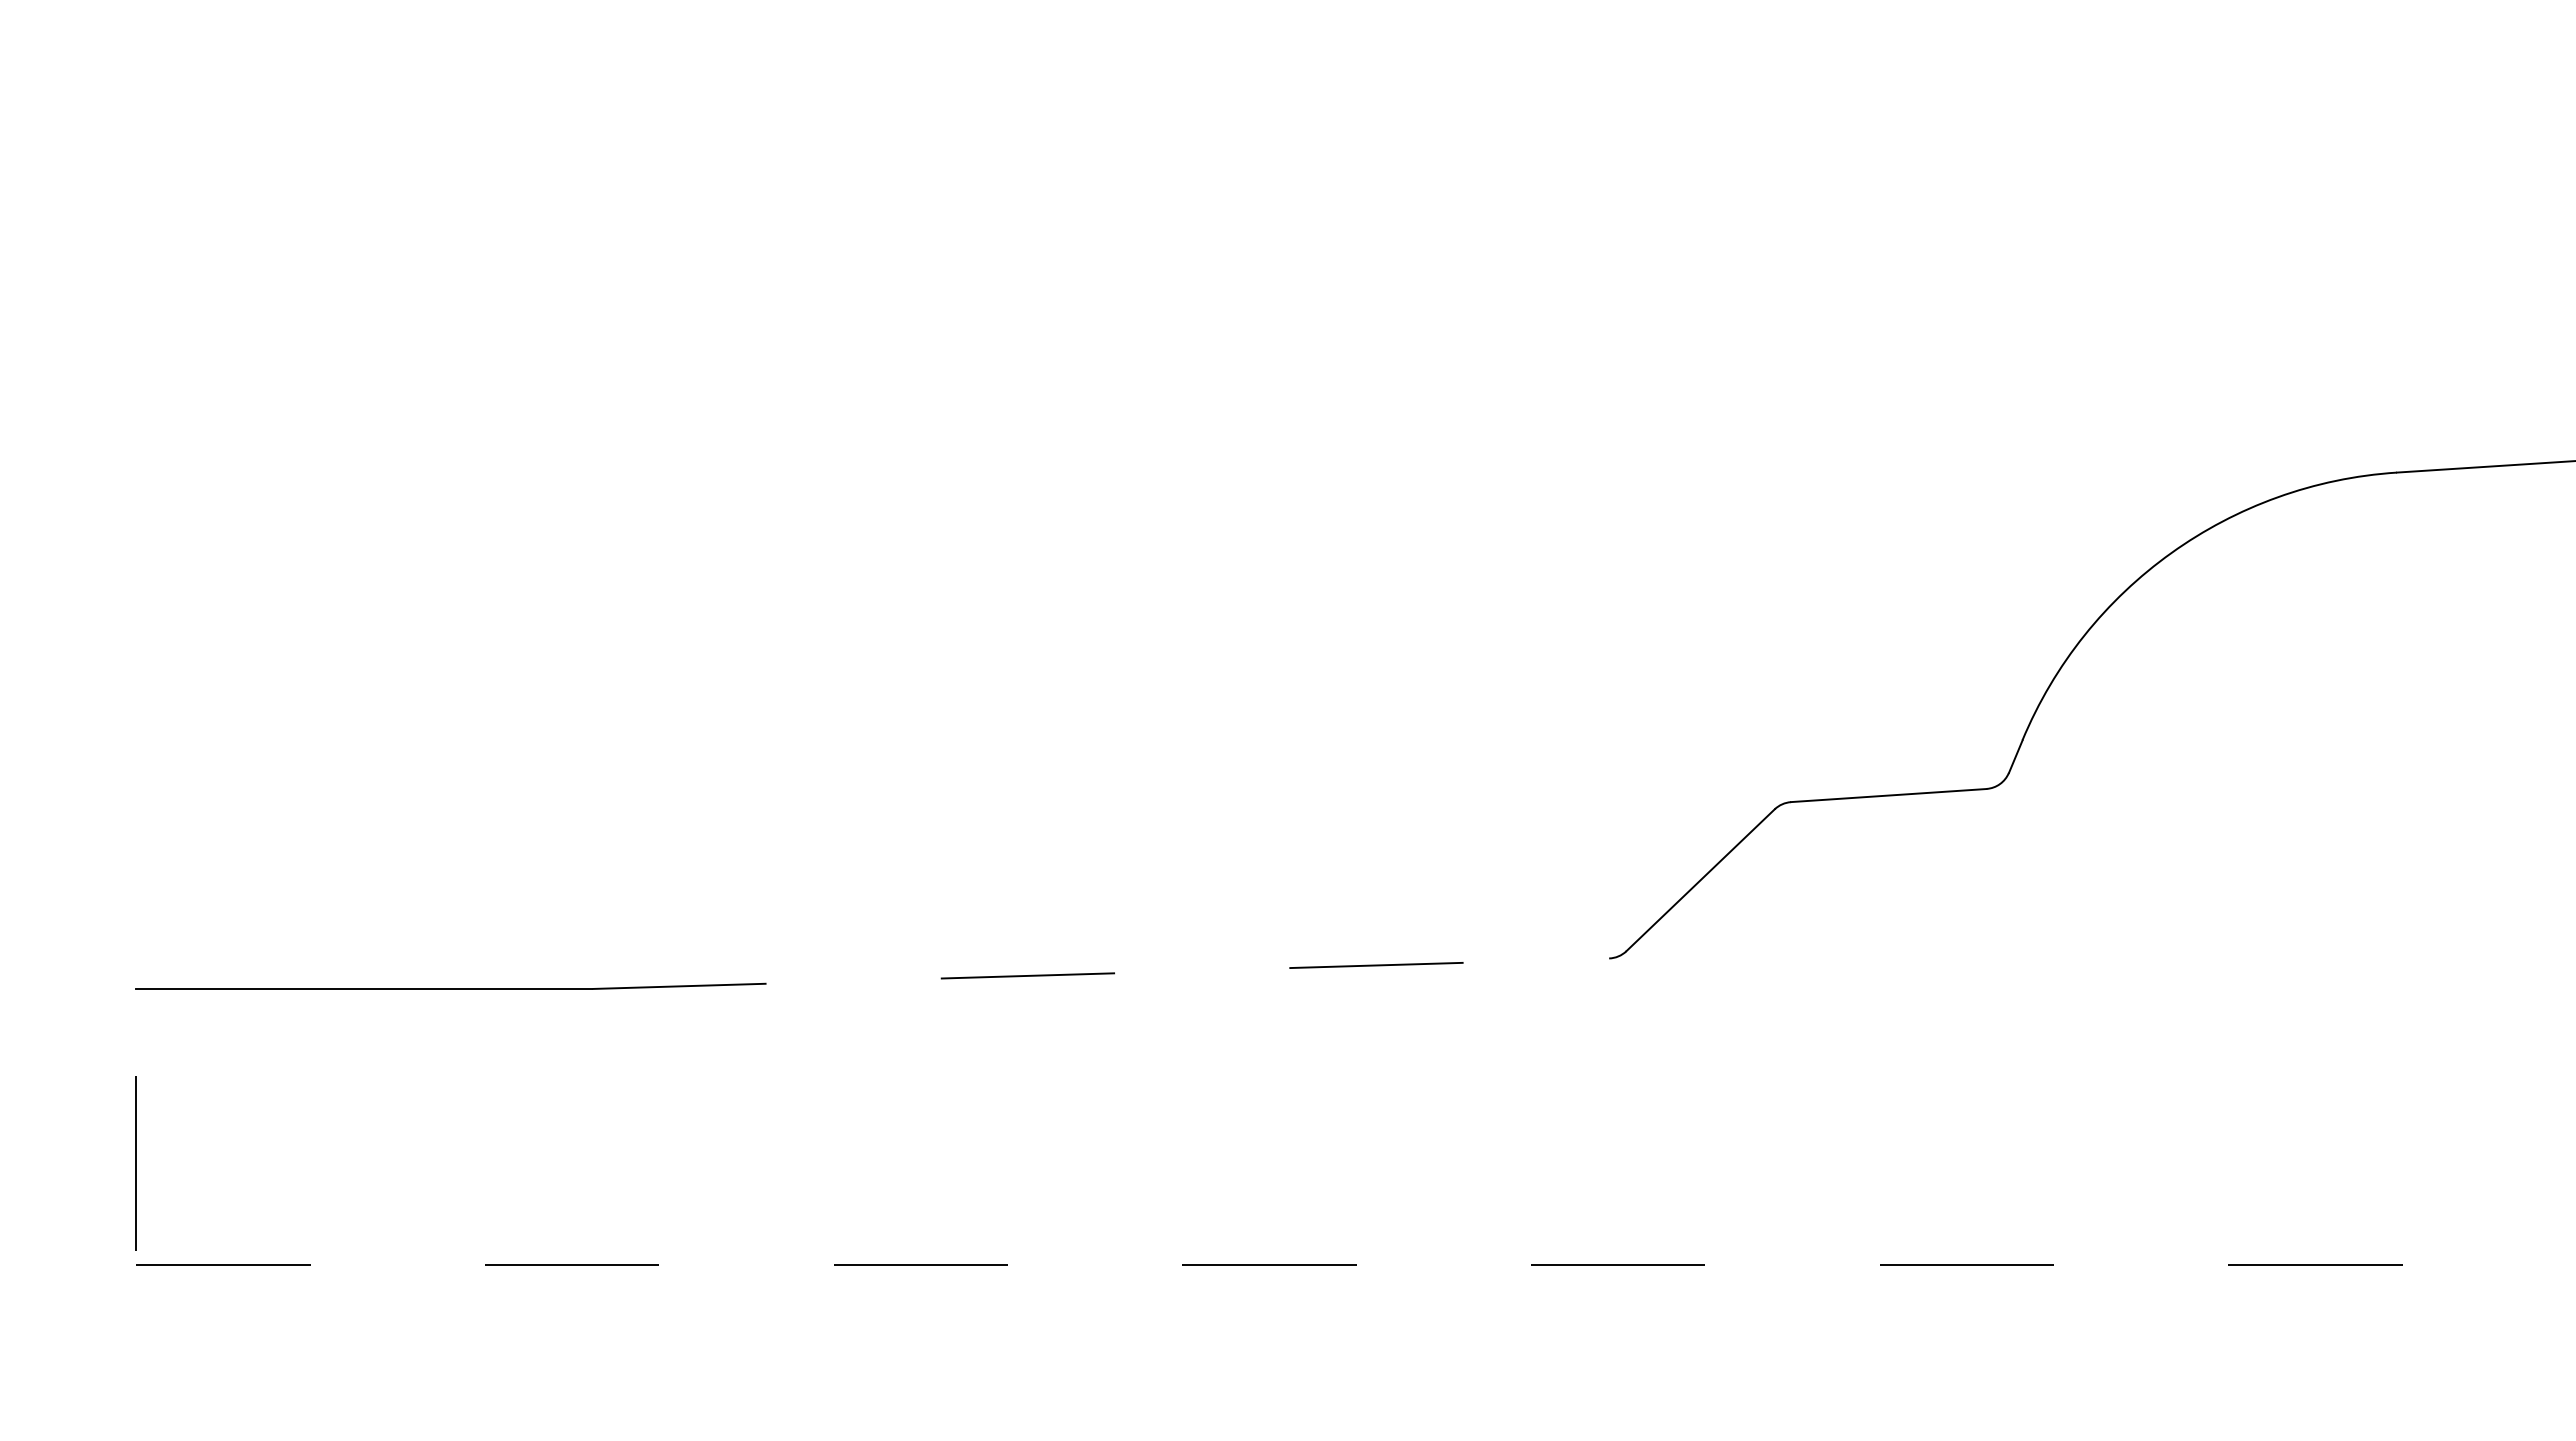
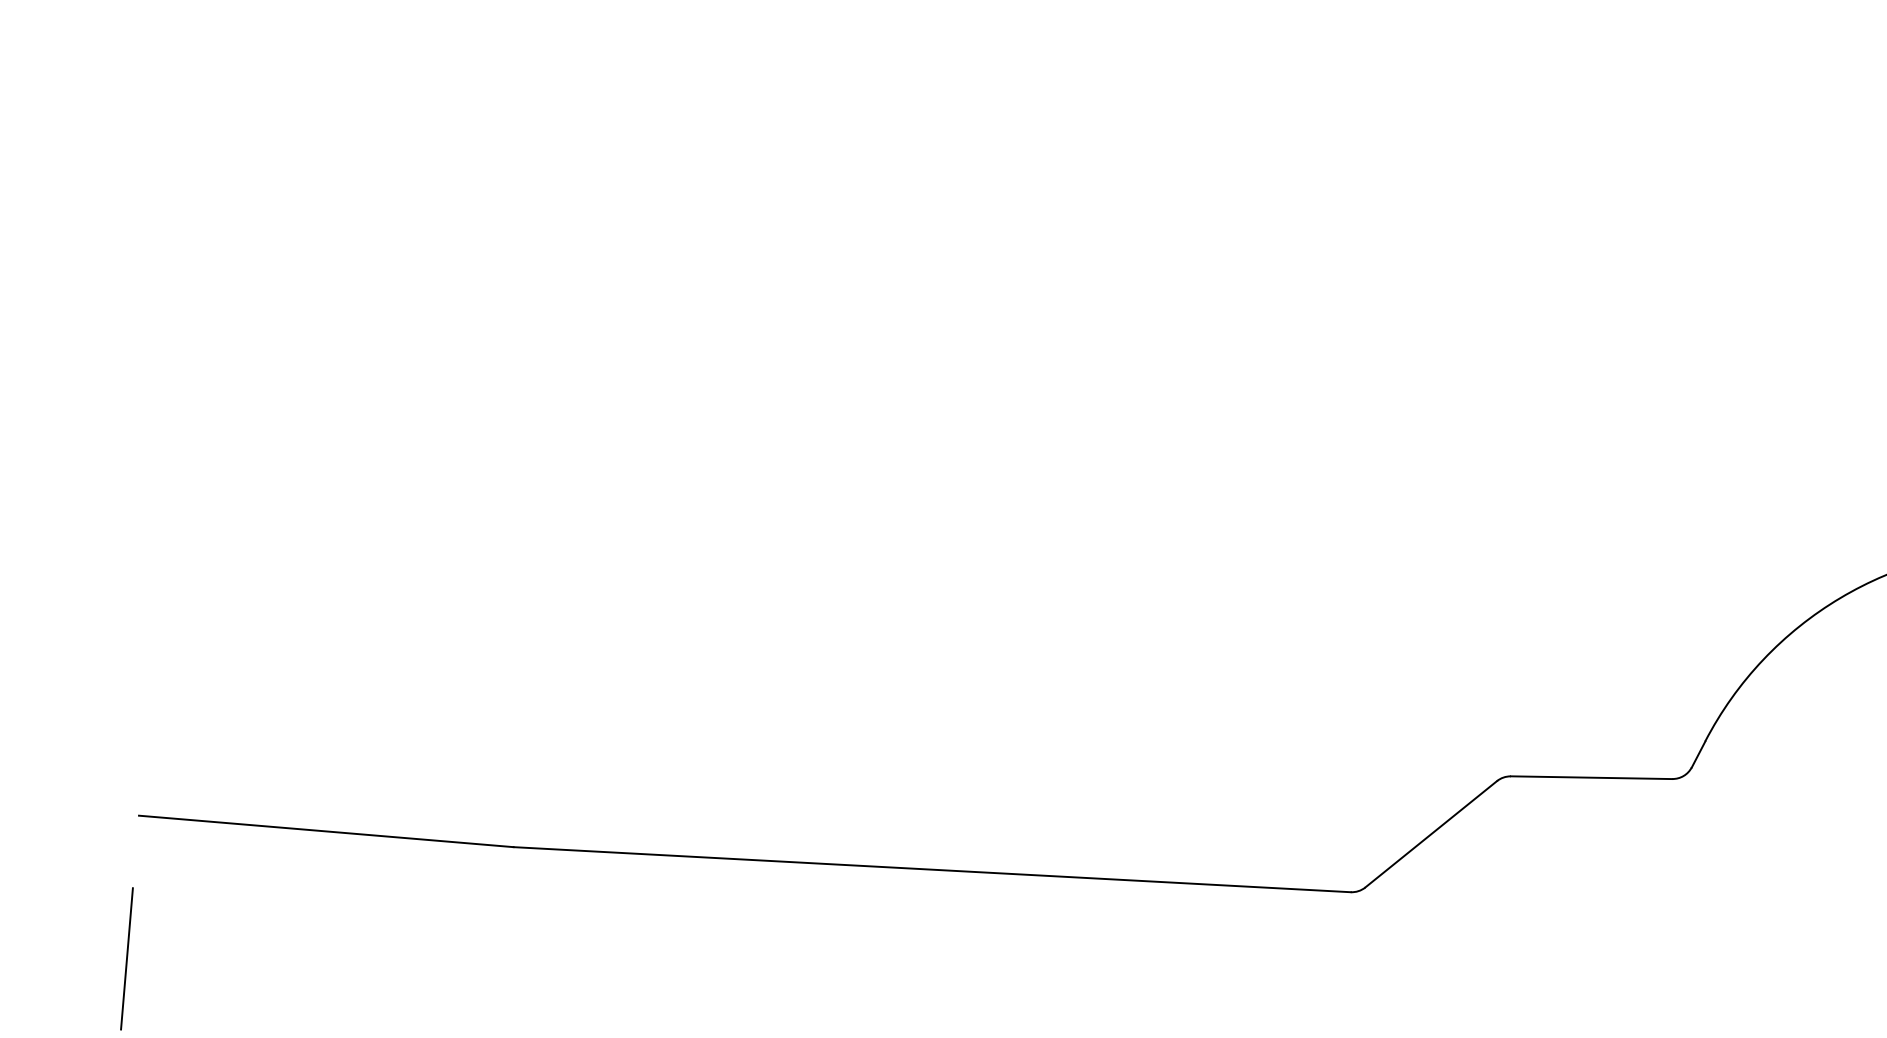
line: (1100, 973) -> (931, 869), dashed -> solid

